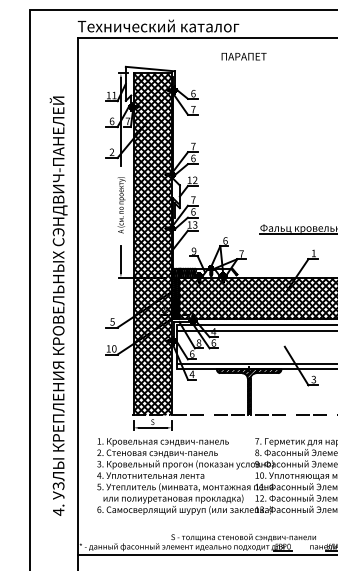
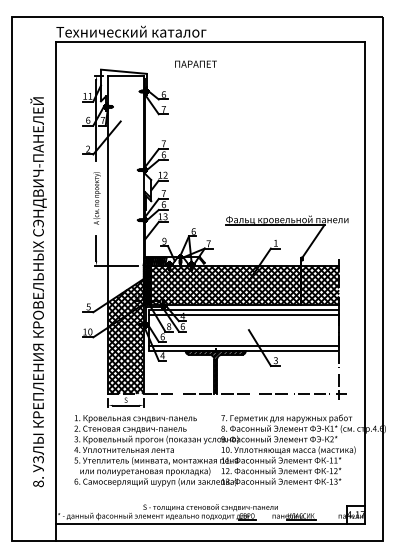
text: (243, 55) -> (195, 63), moved
hatch: (152, 194) -> (125, 188), removed
text: (58, 511) -> (38, 483), 4. -> 8.

